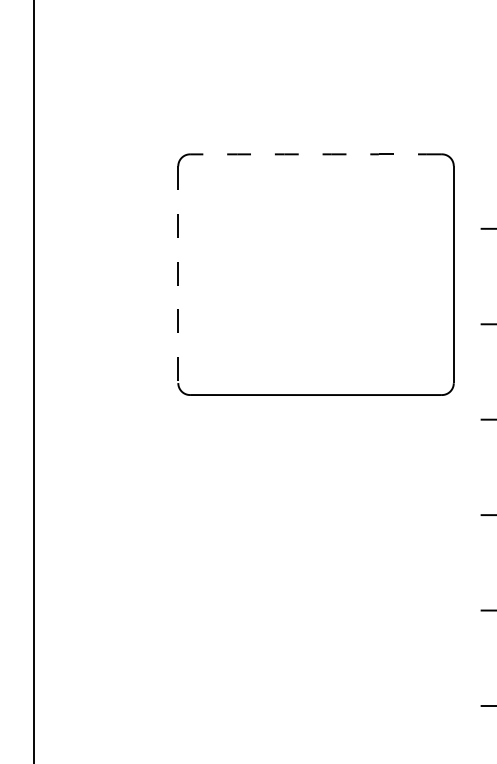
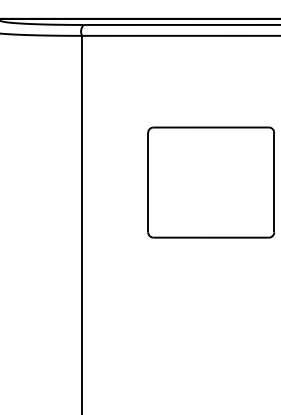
line: (316, 154) -> (211, 127), dashed -> solid
line: (179, 274) -> (148, 182), dashed -> solid

